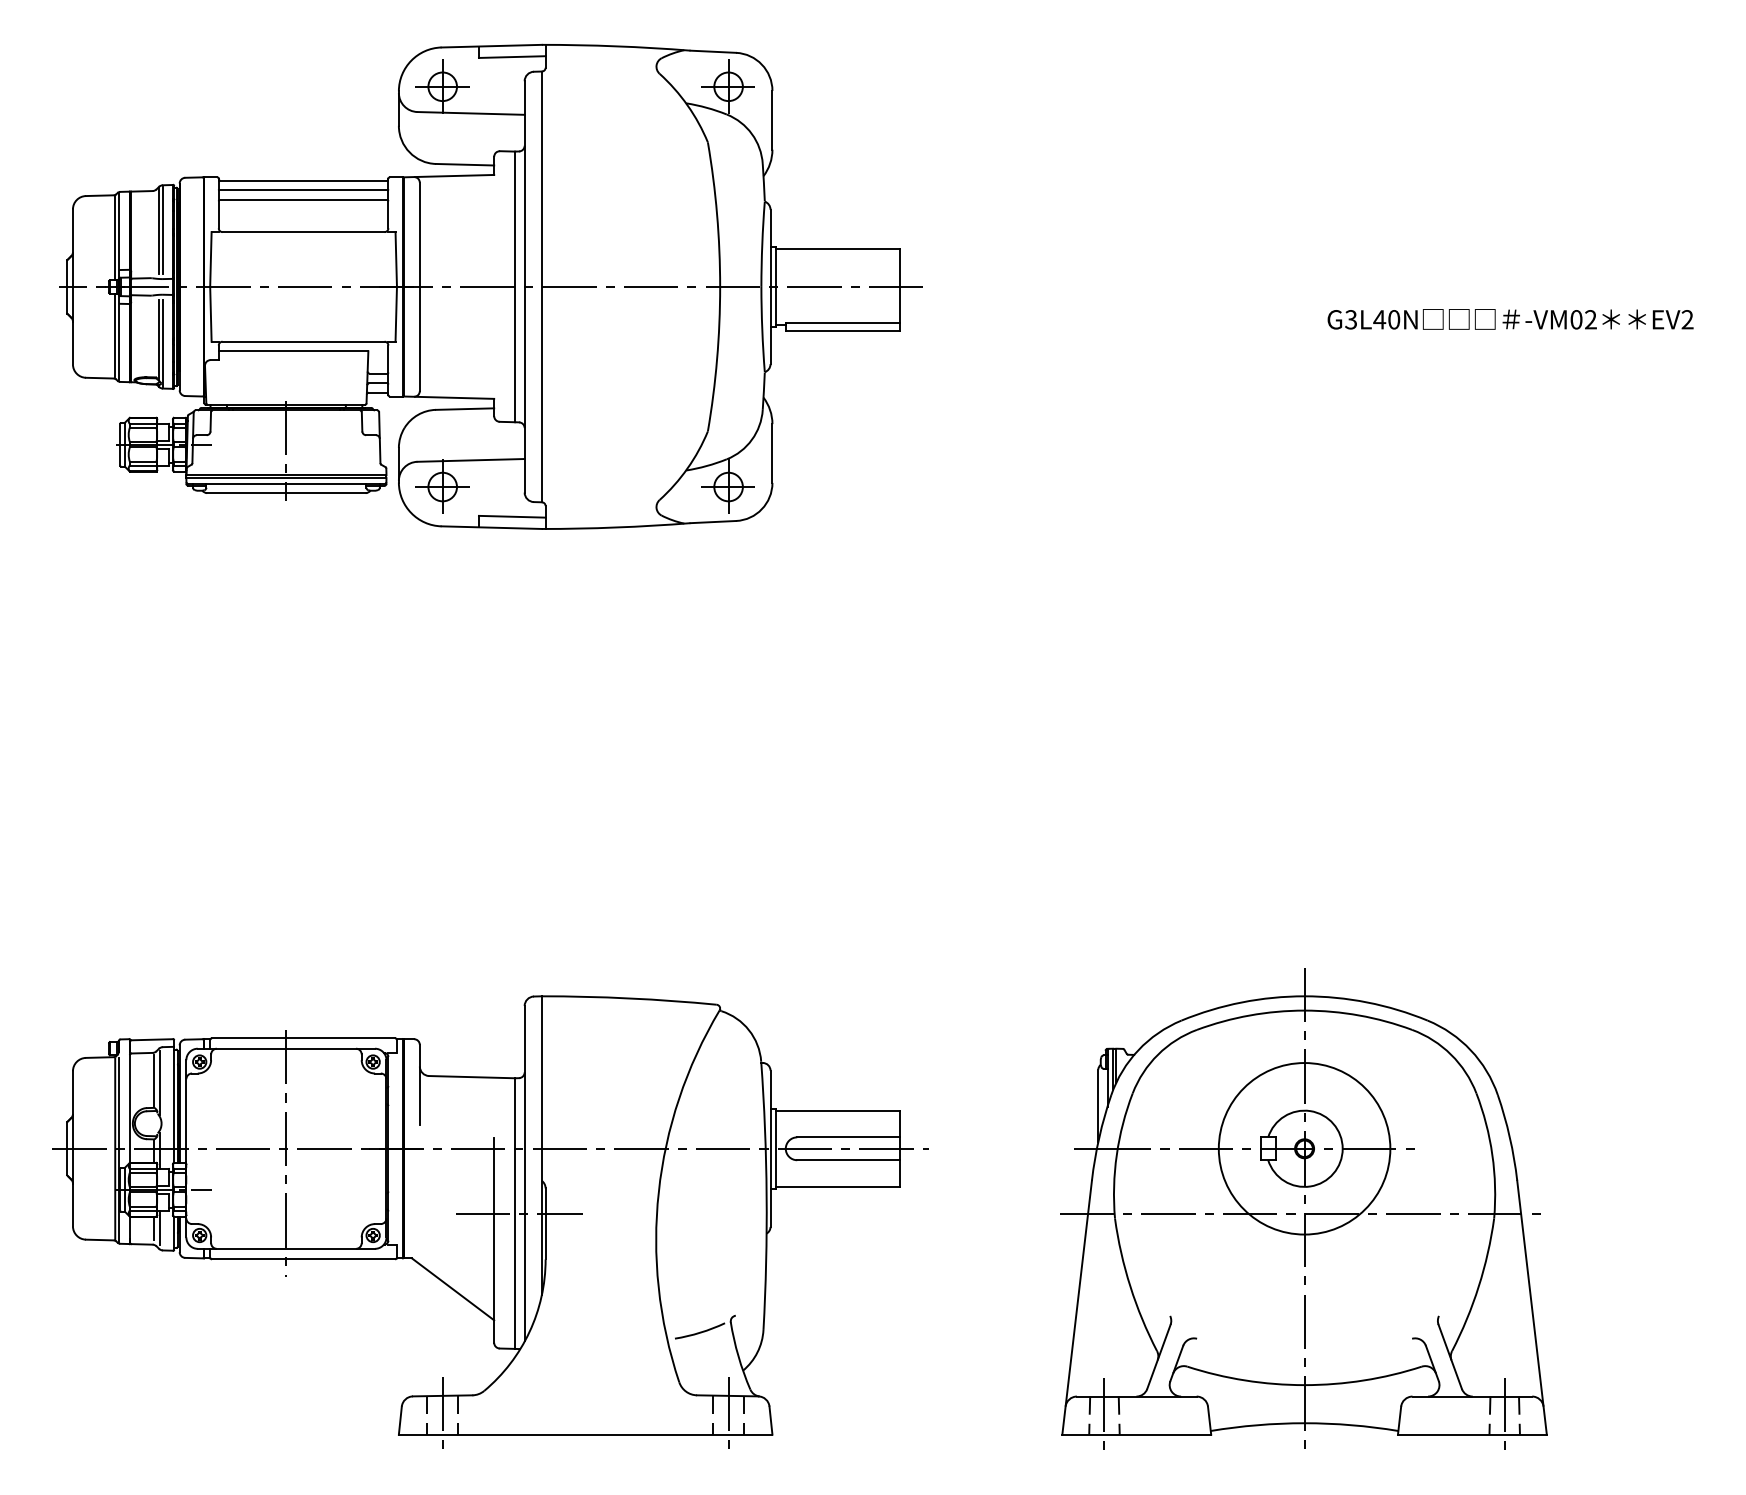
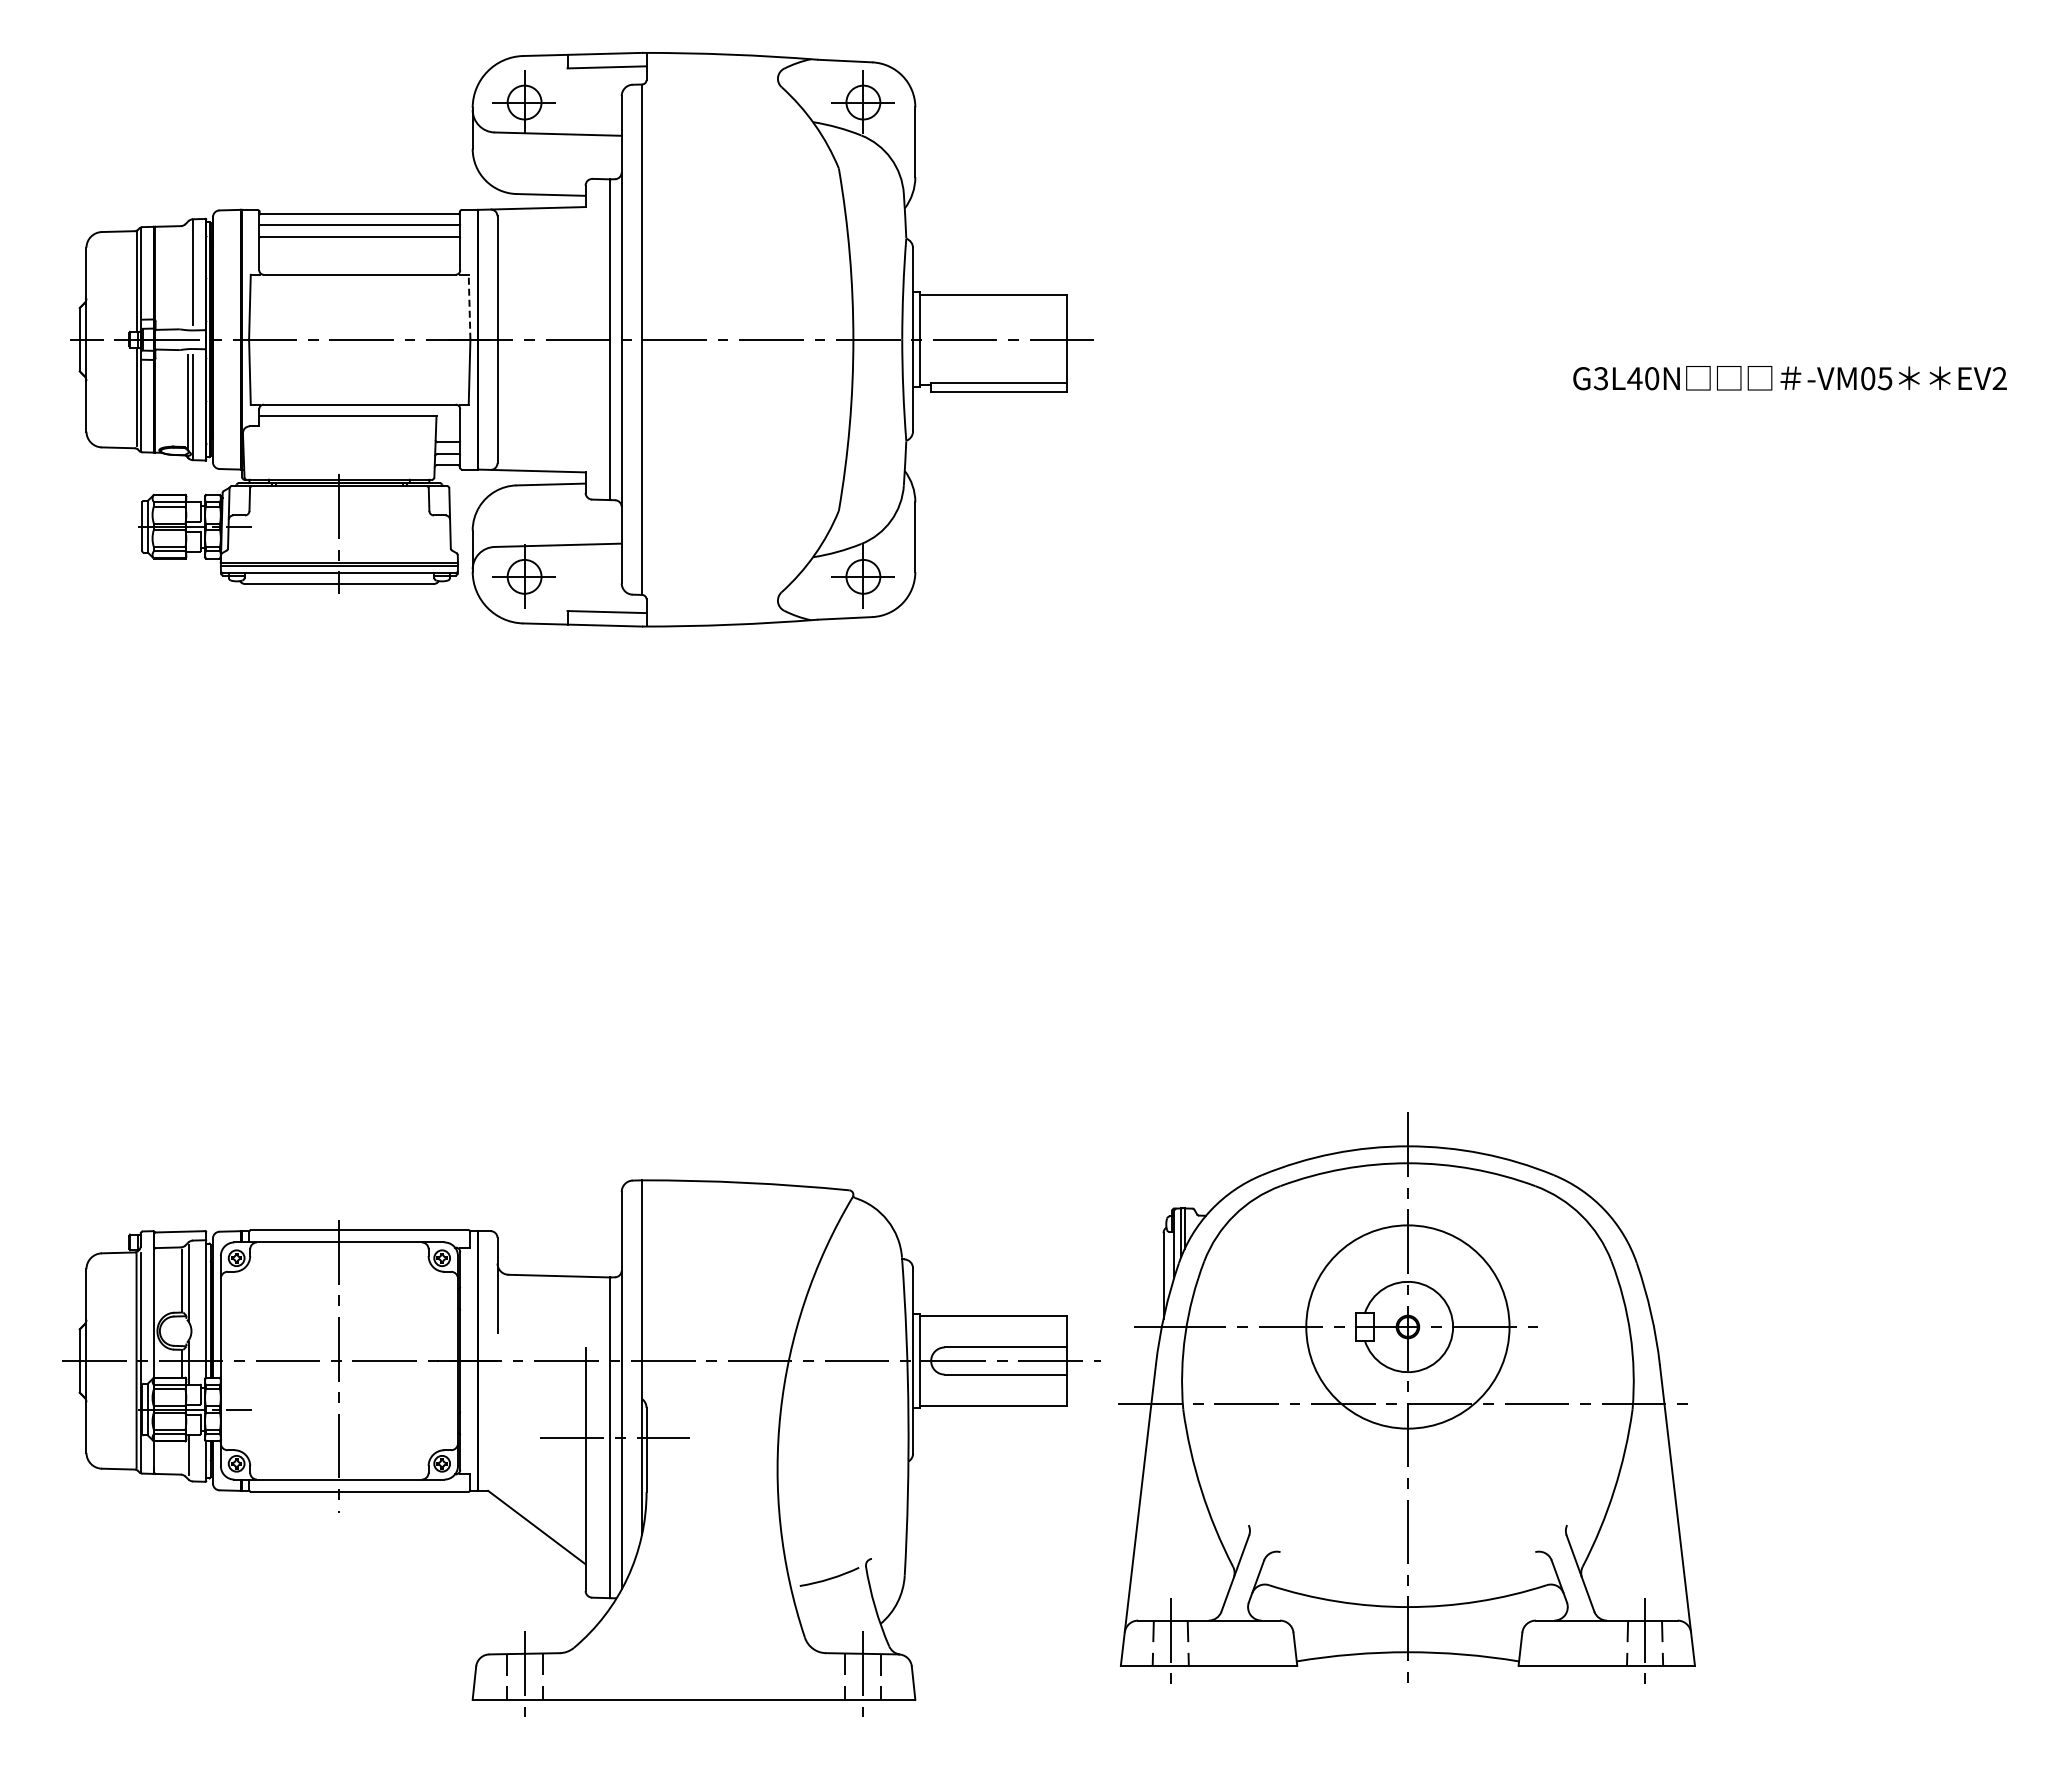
line: (159, 231) -> (188, 273), removed
line: (396, 258) -> (469, 306), solid -> dashed
text: (1590, 319) -> (1884, 378), -VM02 -> -VM05
part: (1303, 1208) -> (1406, 1397), moved
line: (153, 1227) -> (182, 1454), removed

